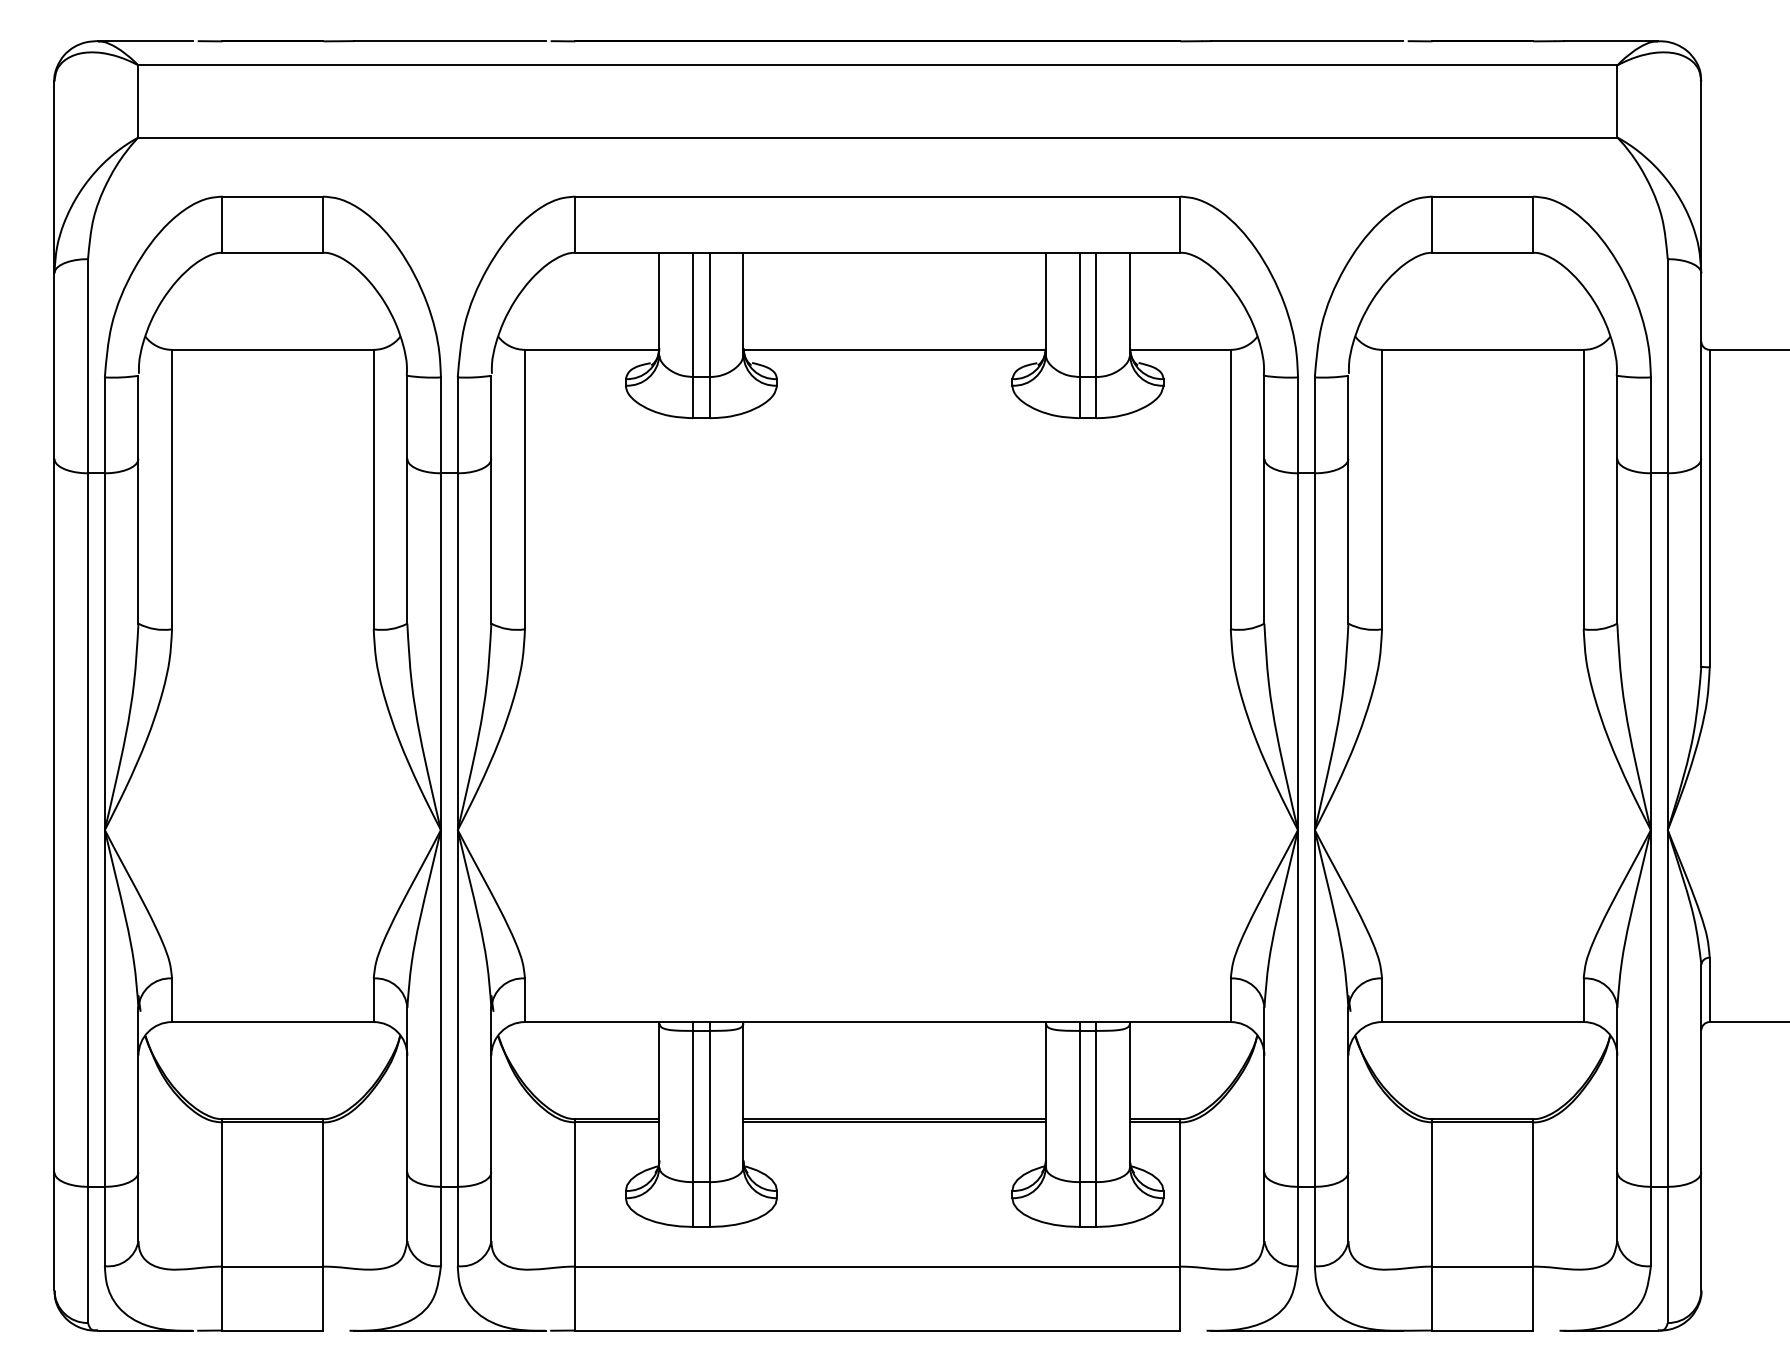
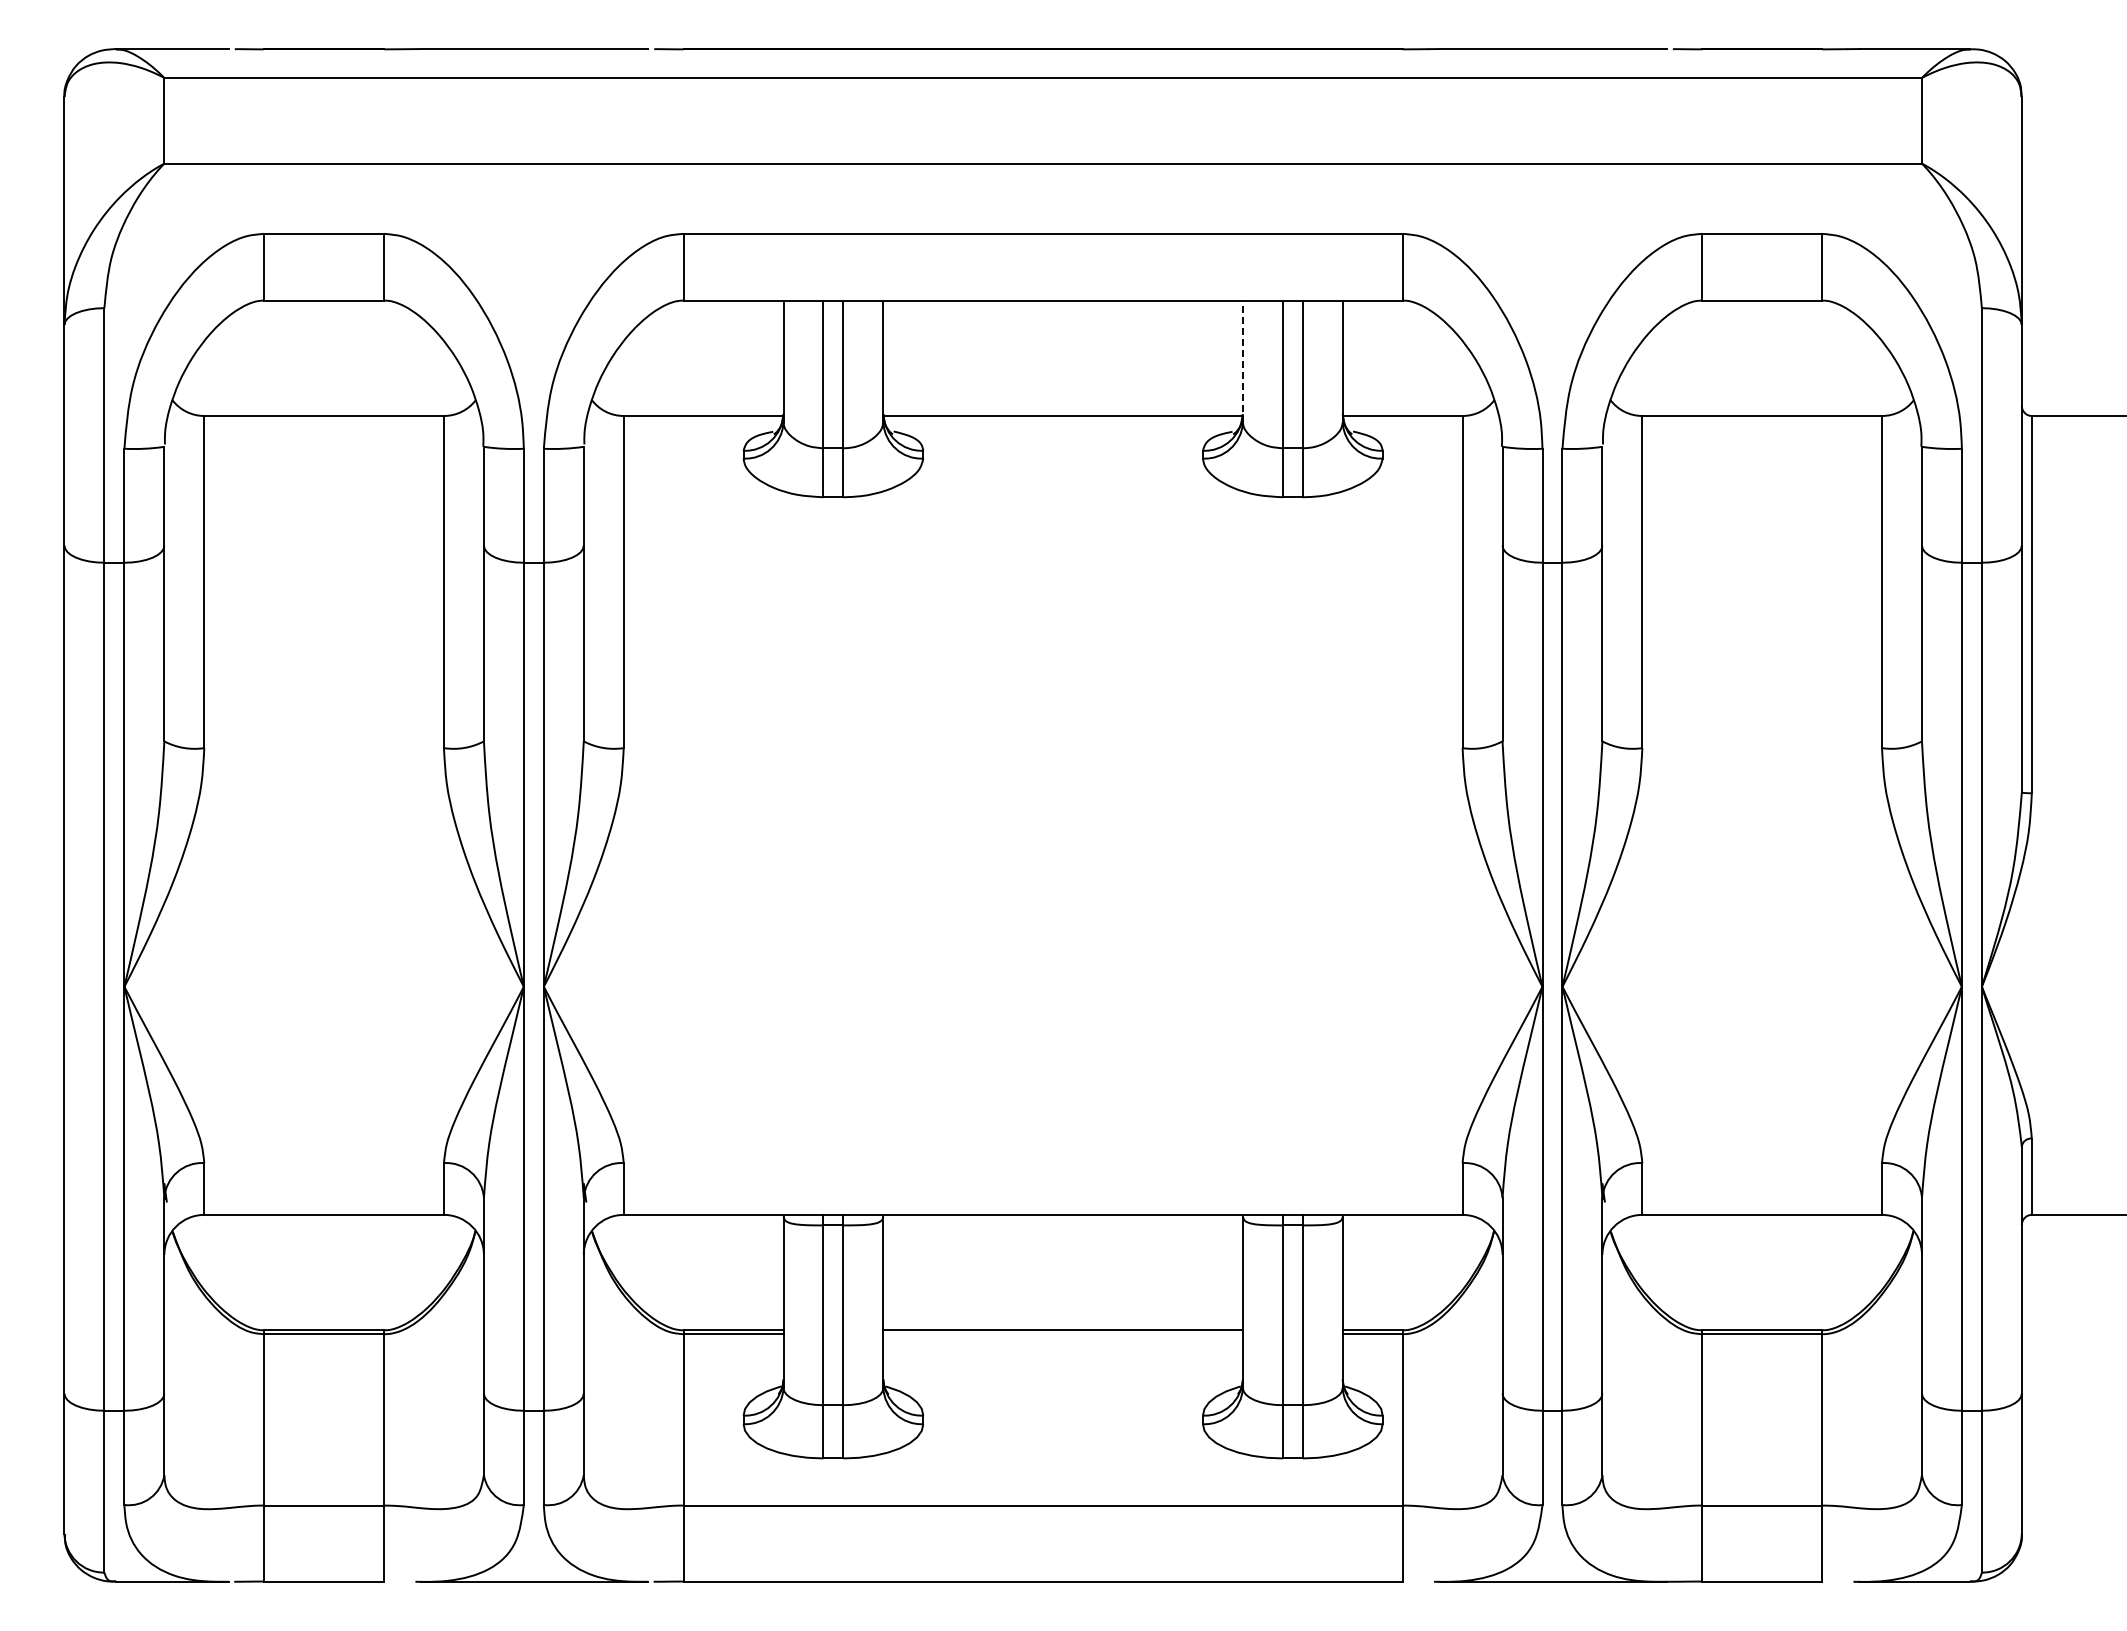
line: (1045, 304) -> (1242, 361), solid -> dashed
line: (894, 1122) -> (1062, 1334), removed

